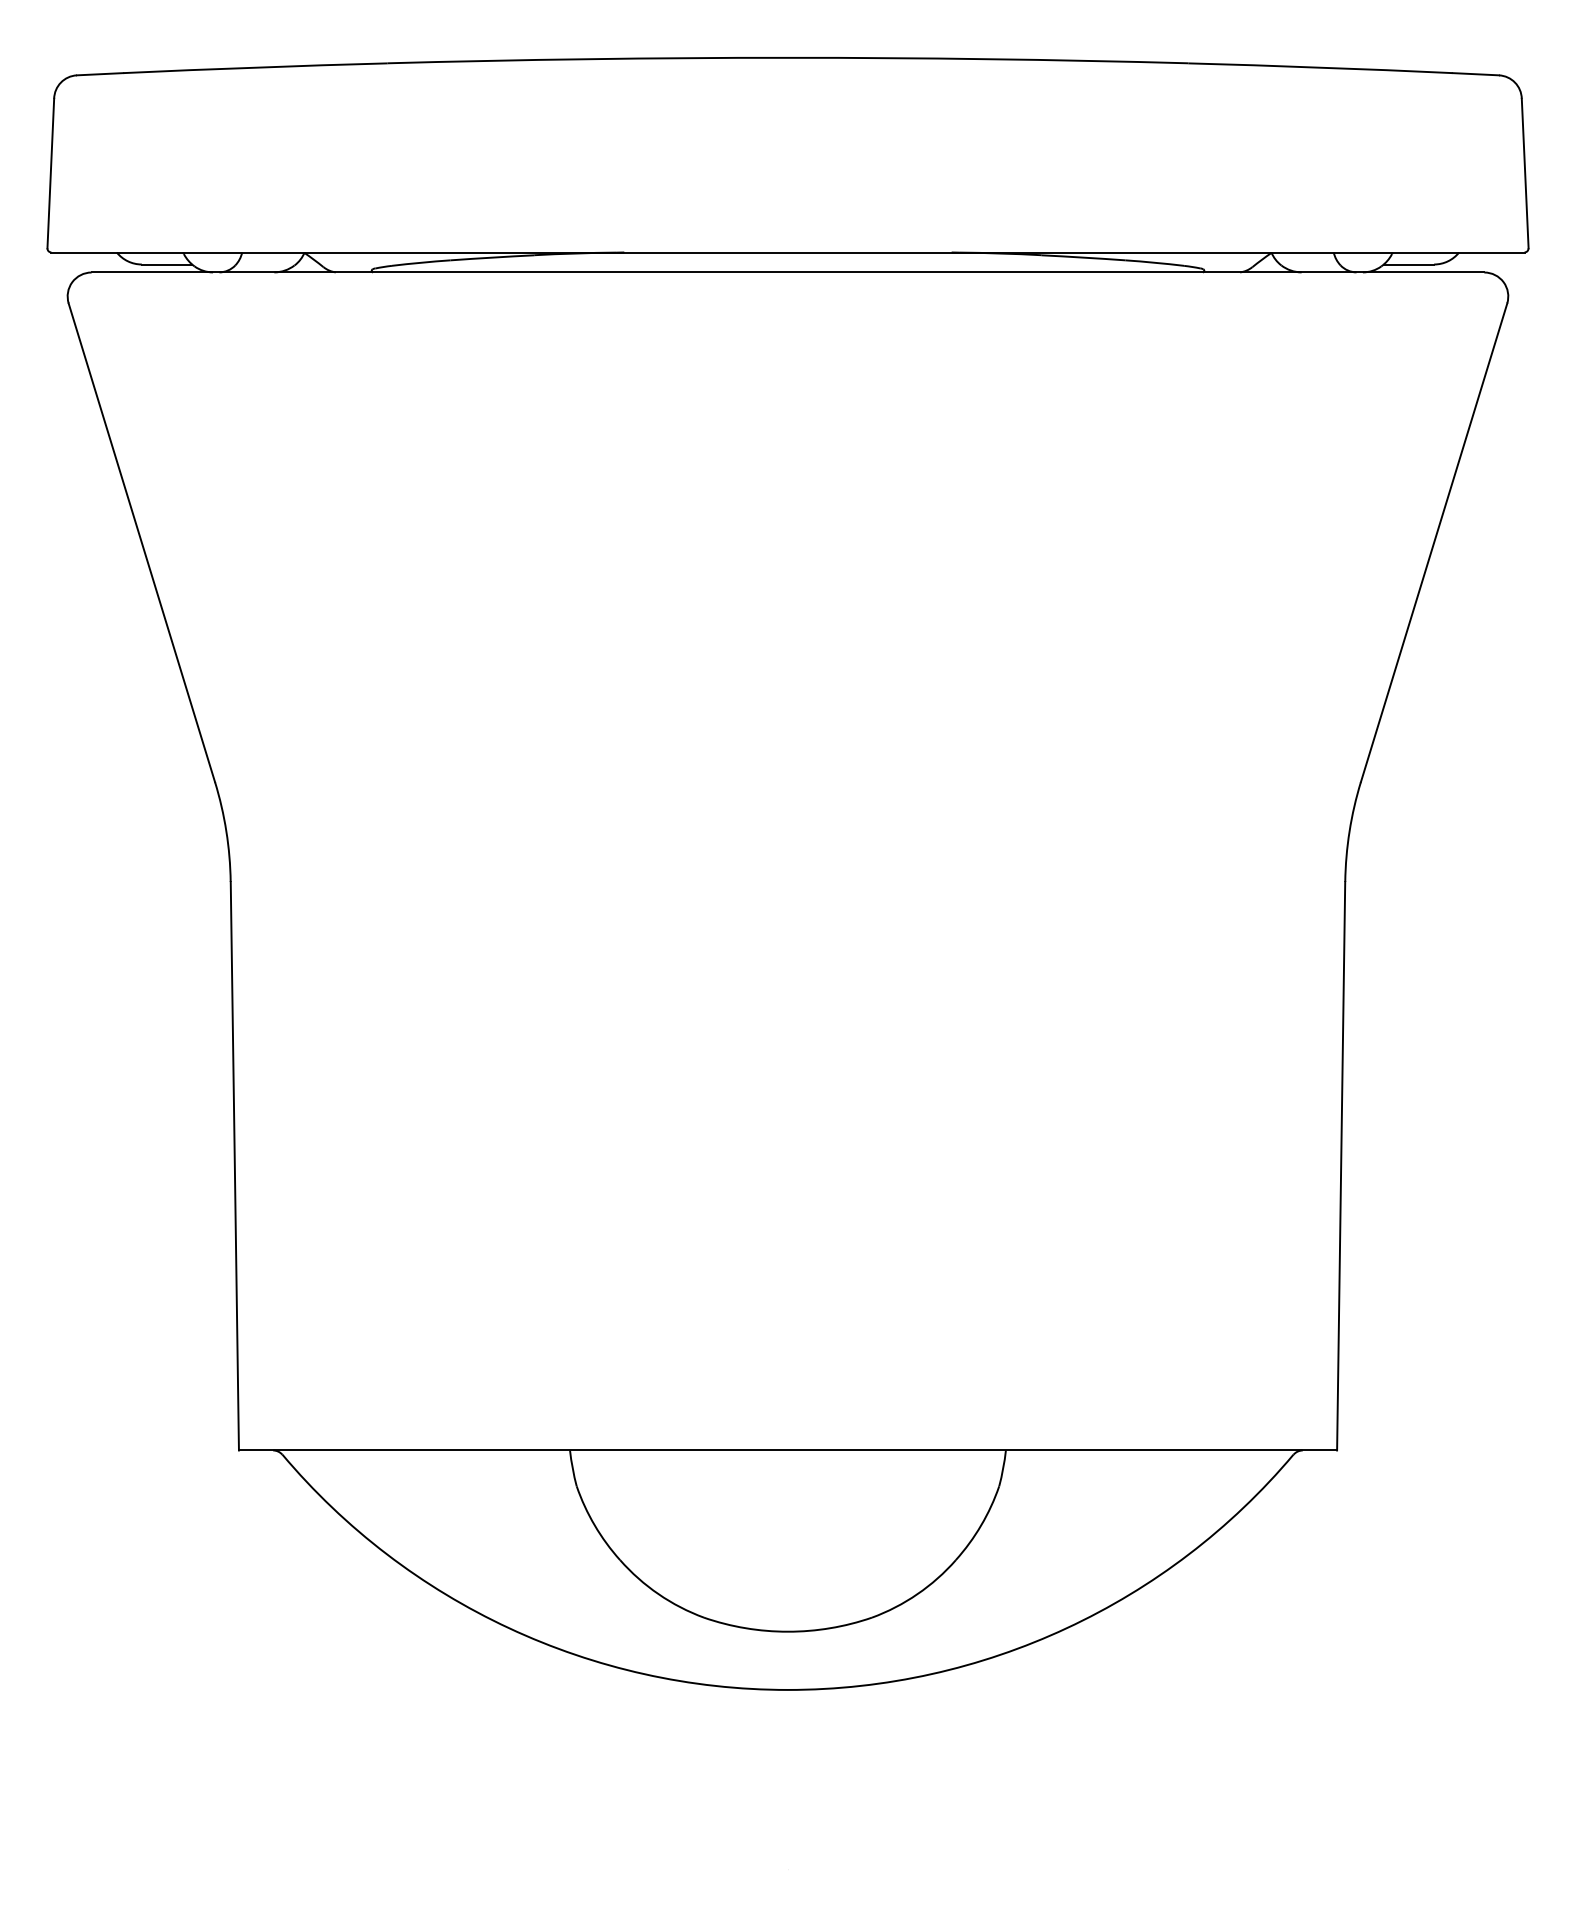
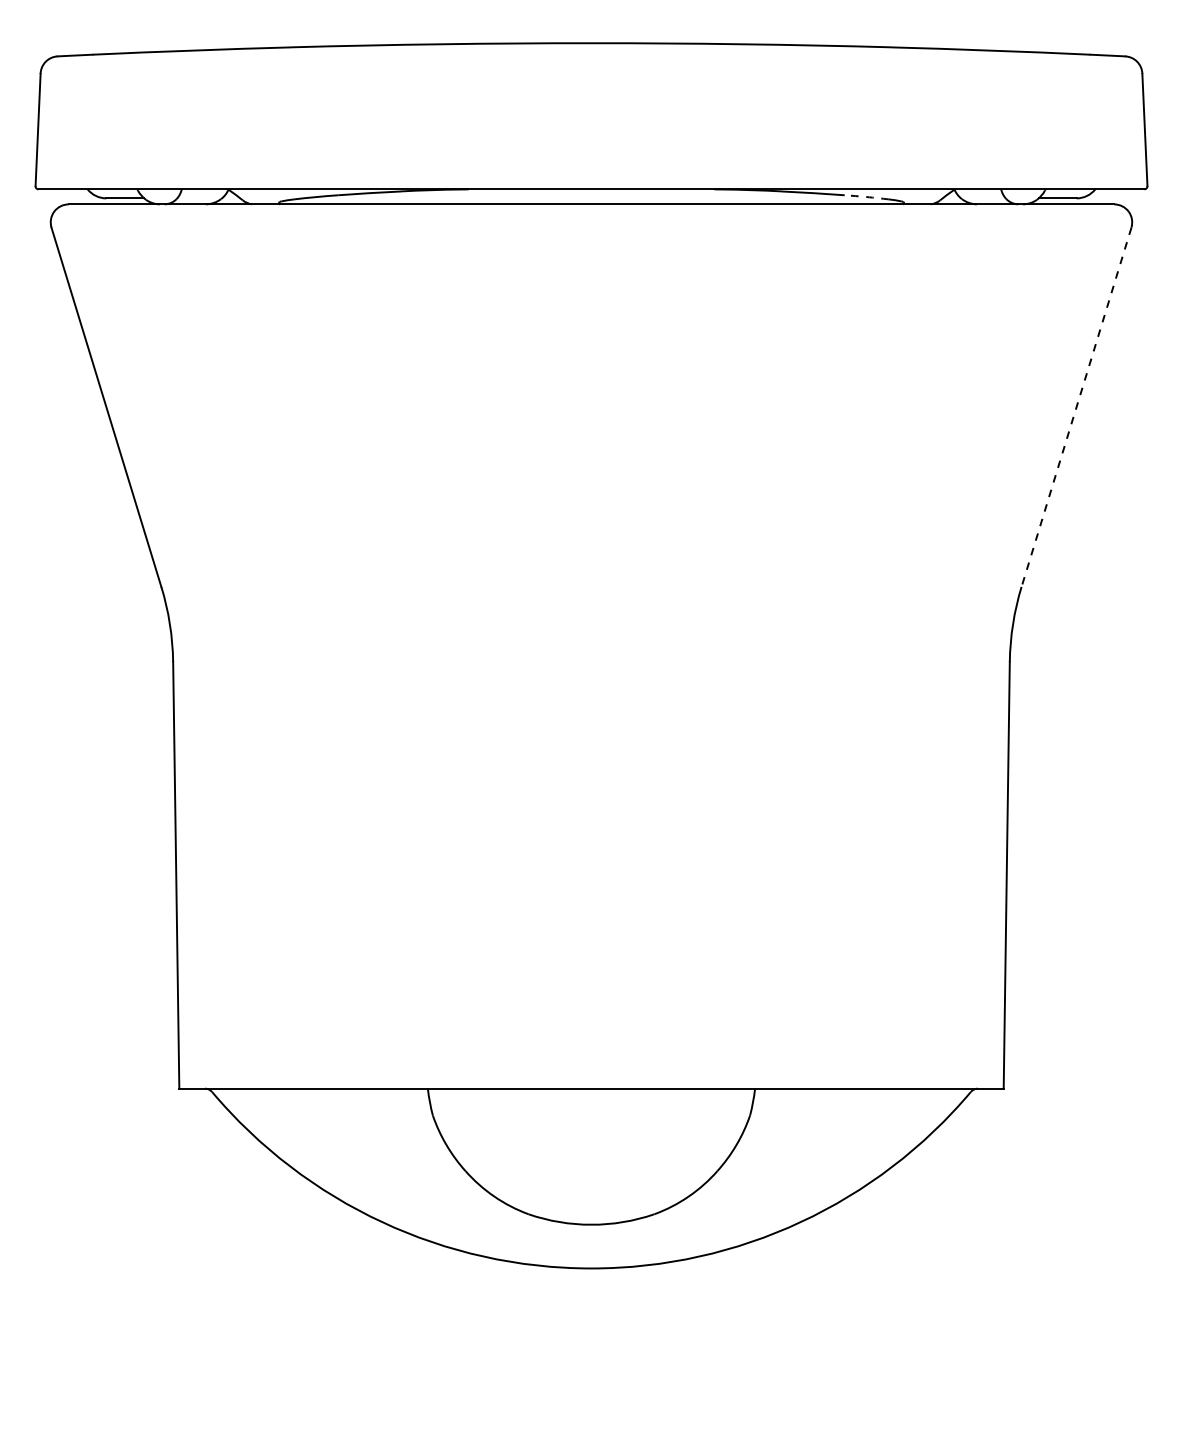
arc: (1154, 262) -> (866, 196), solid -> dashed
line: (1433, 543) -> (1076, 407), solid -> dashed

